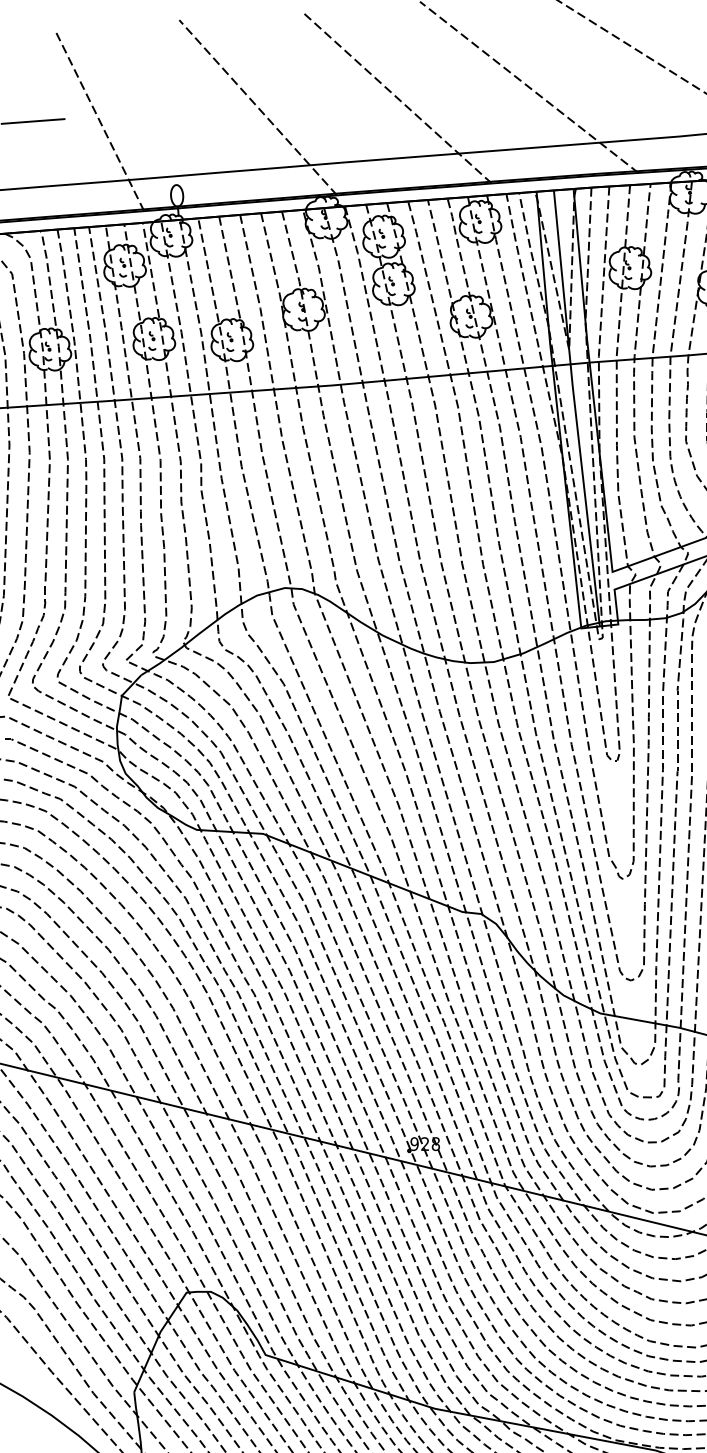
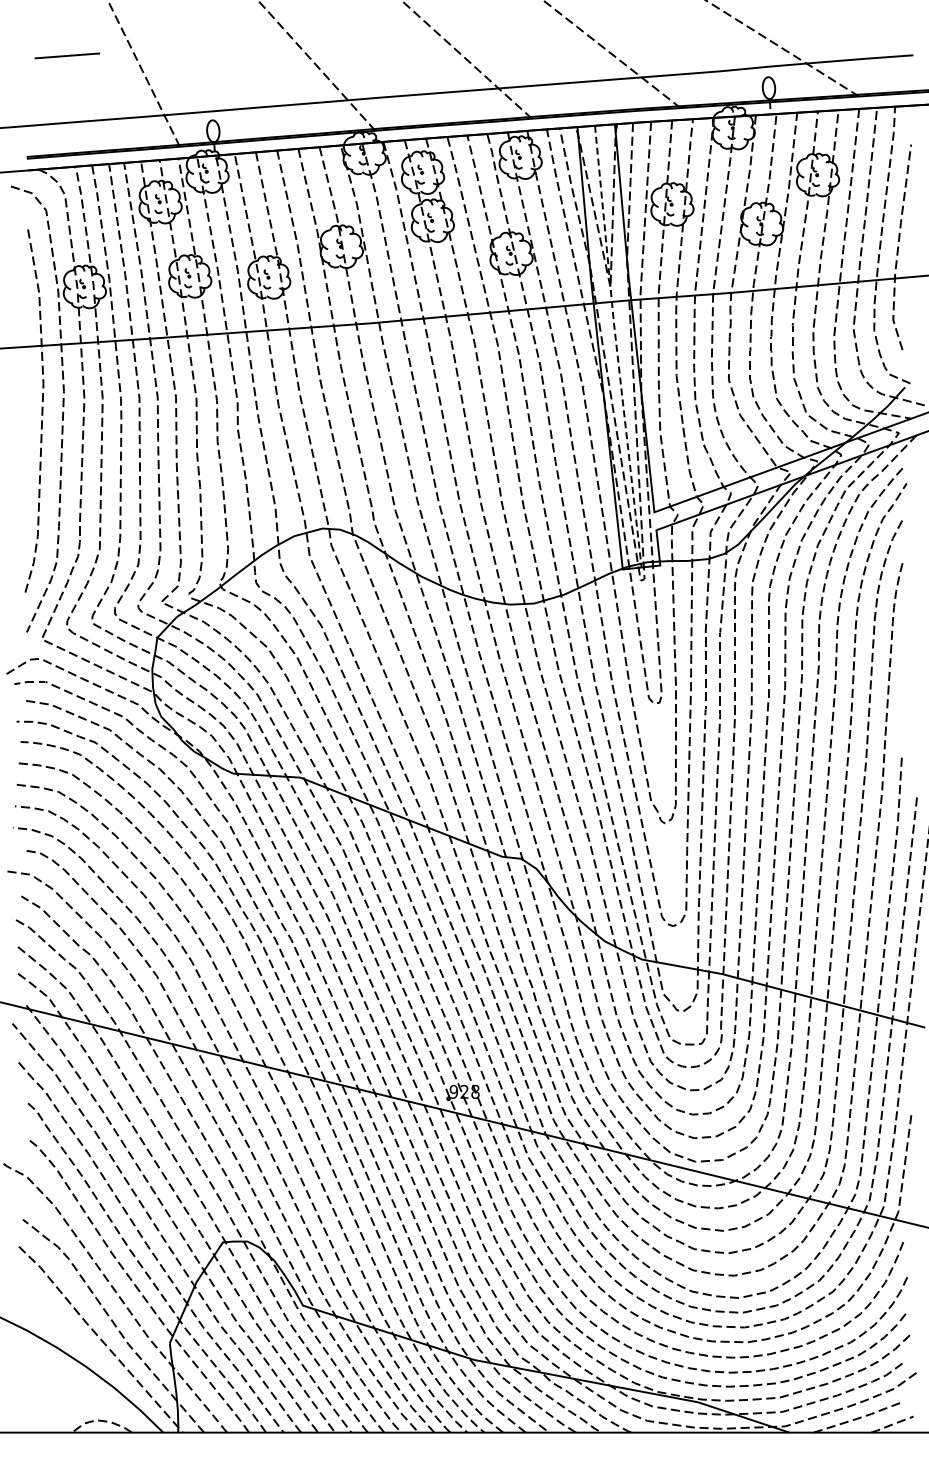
line: (575, 407) -> (616, 345), solid -> dashed

